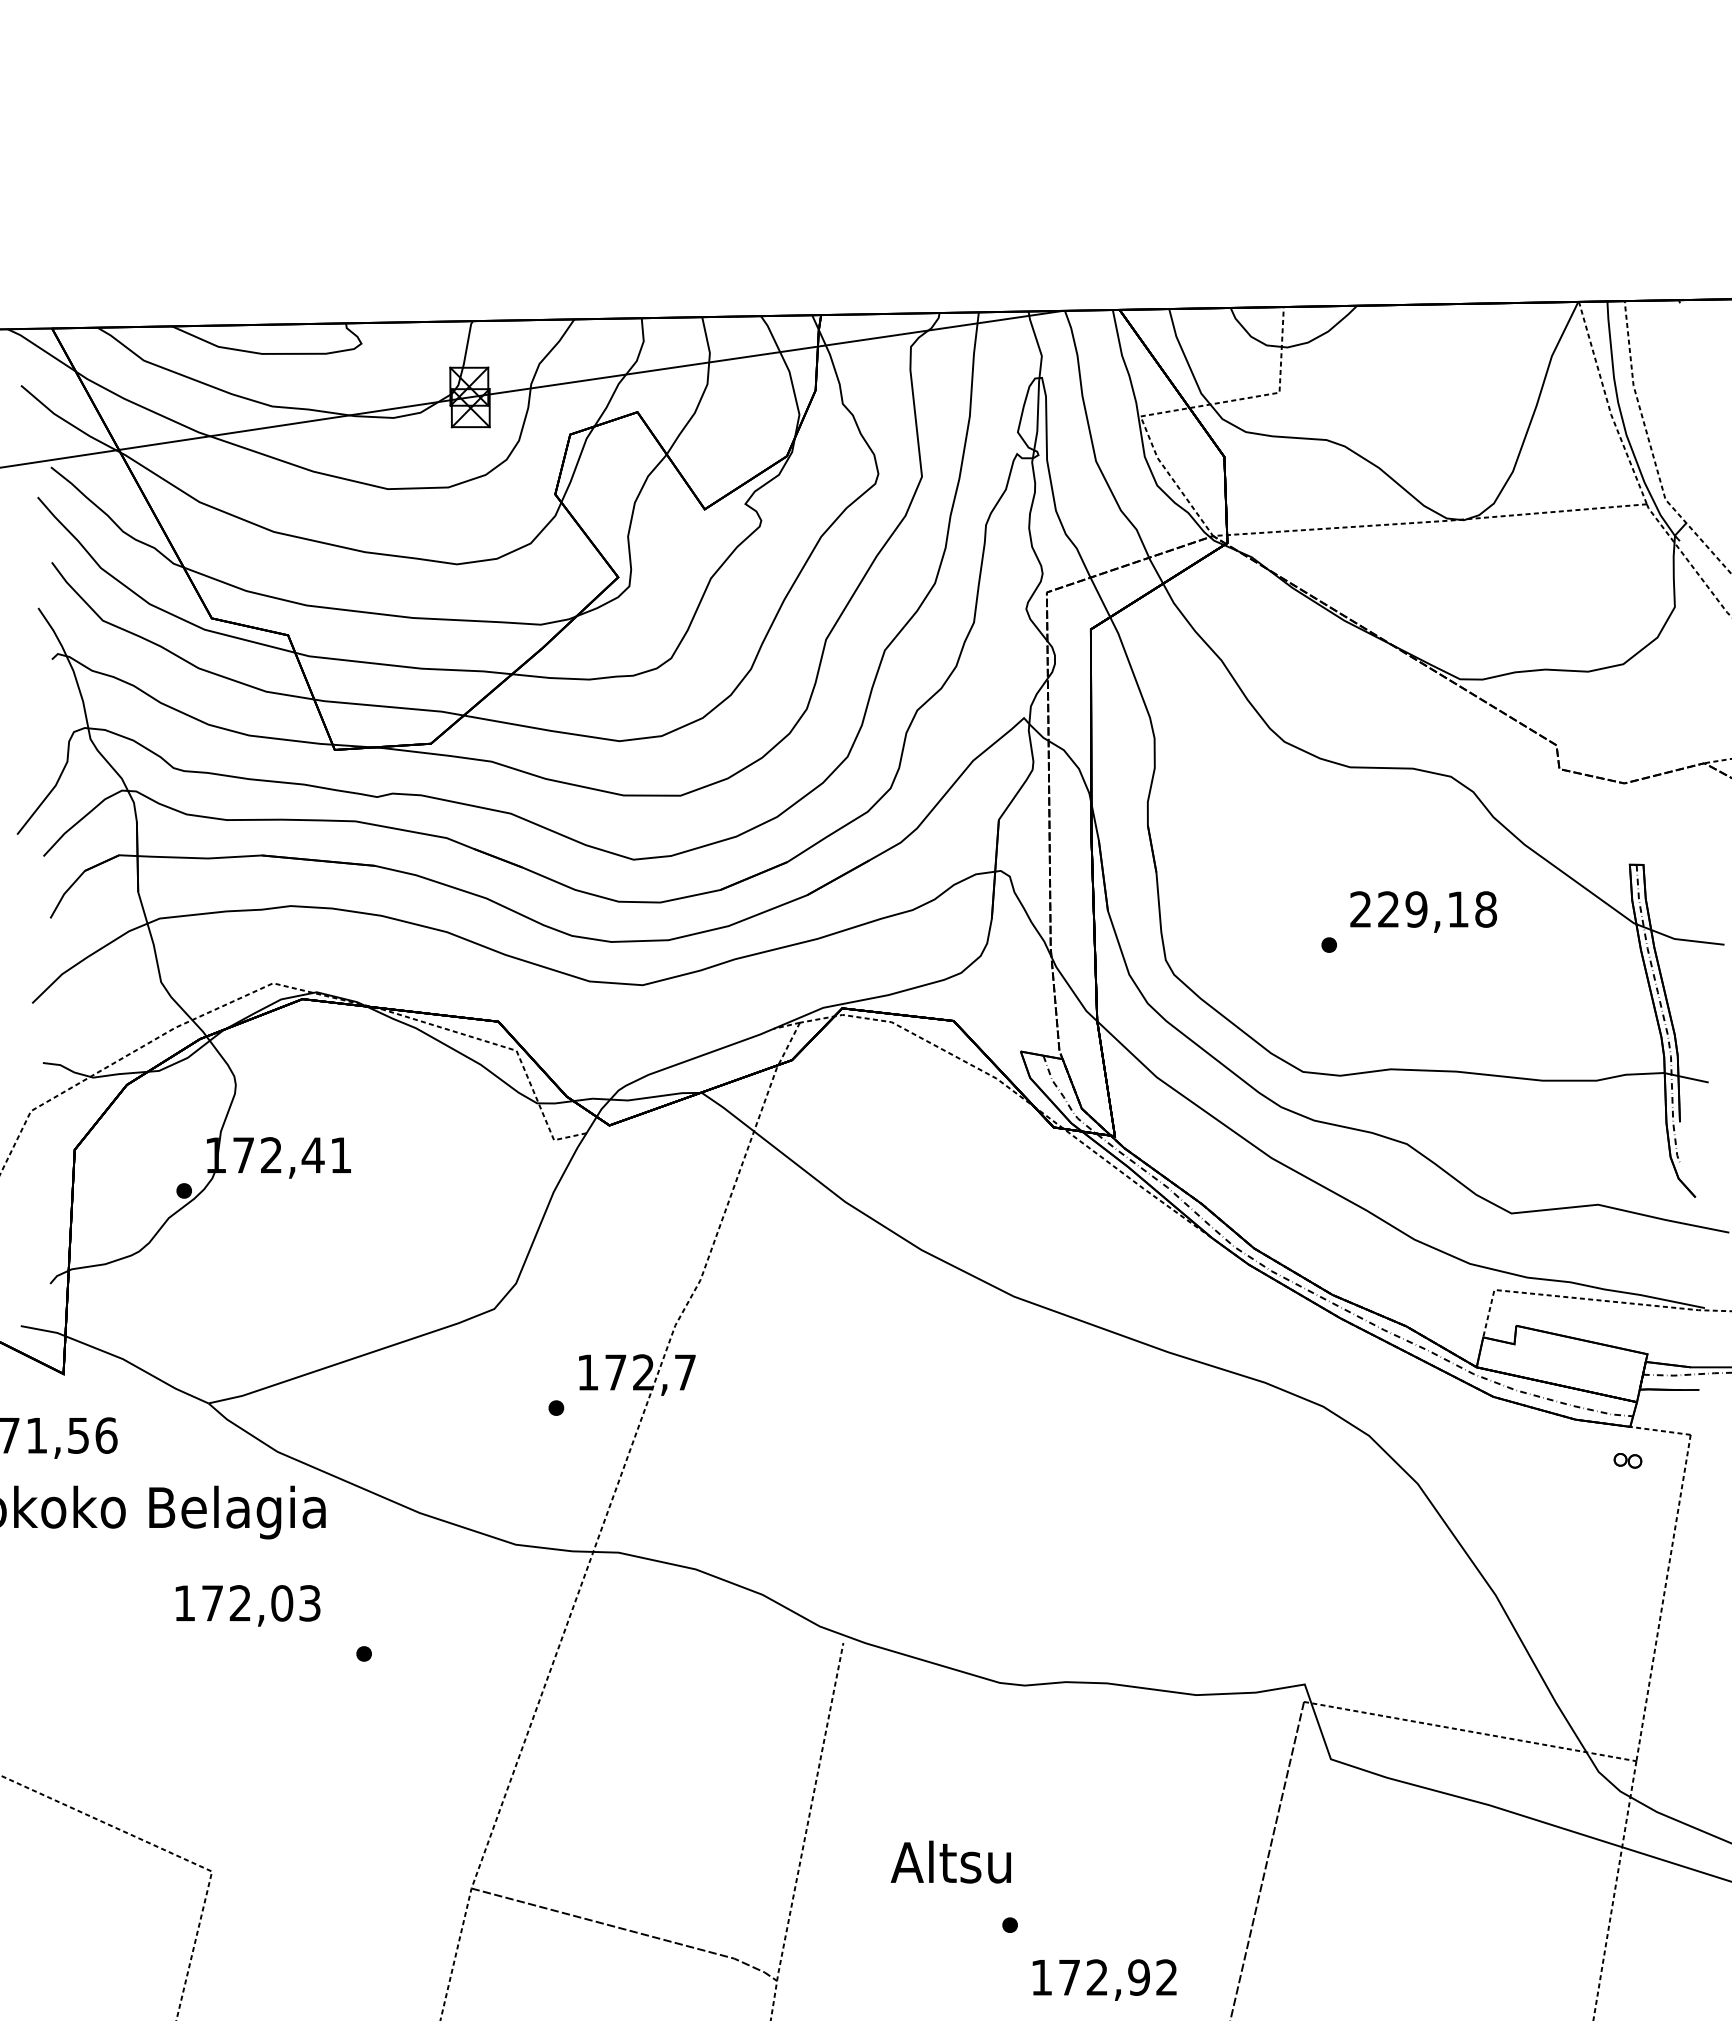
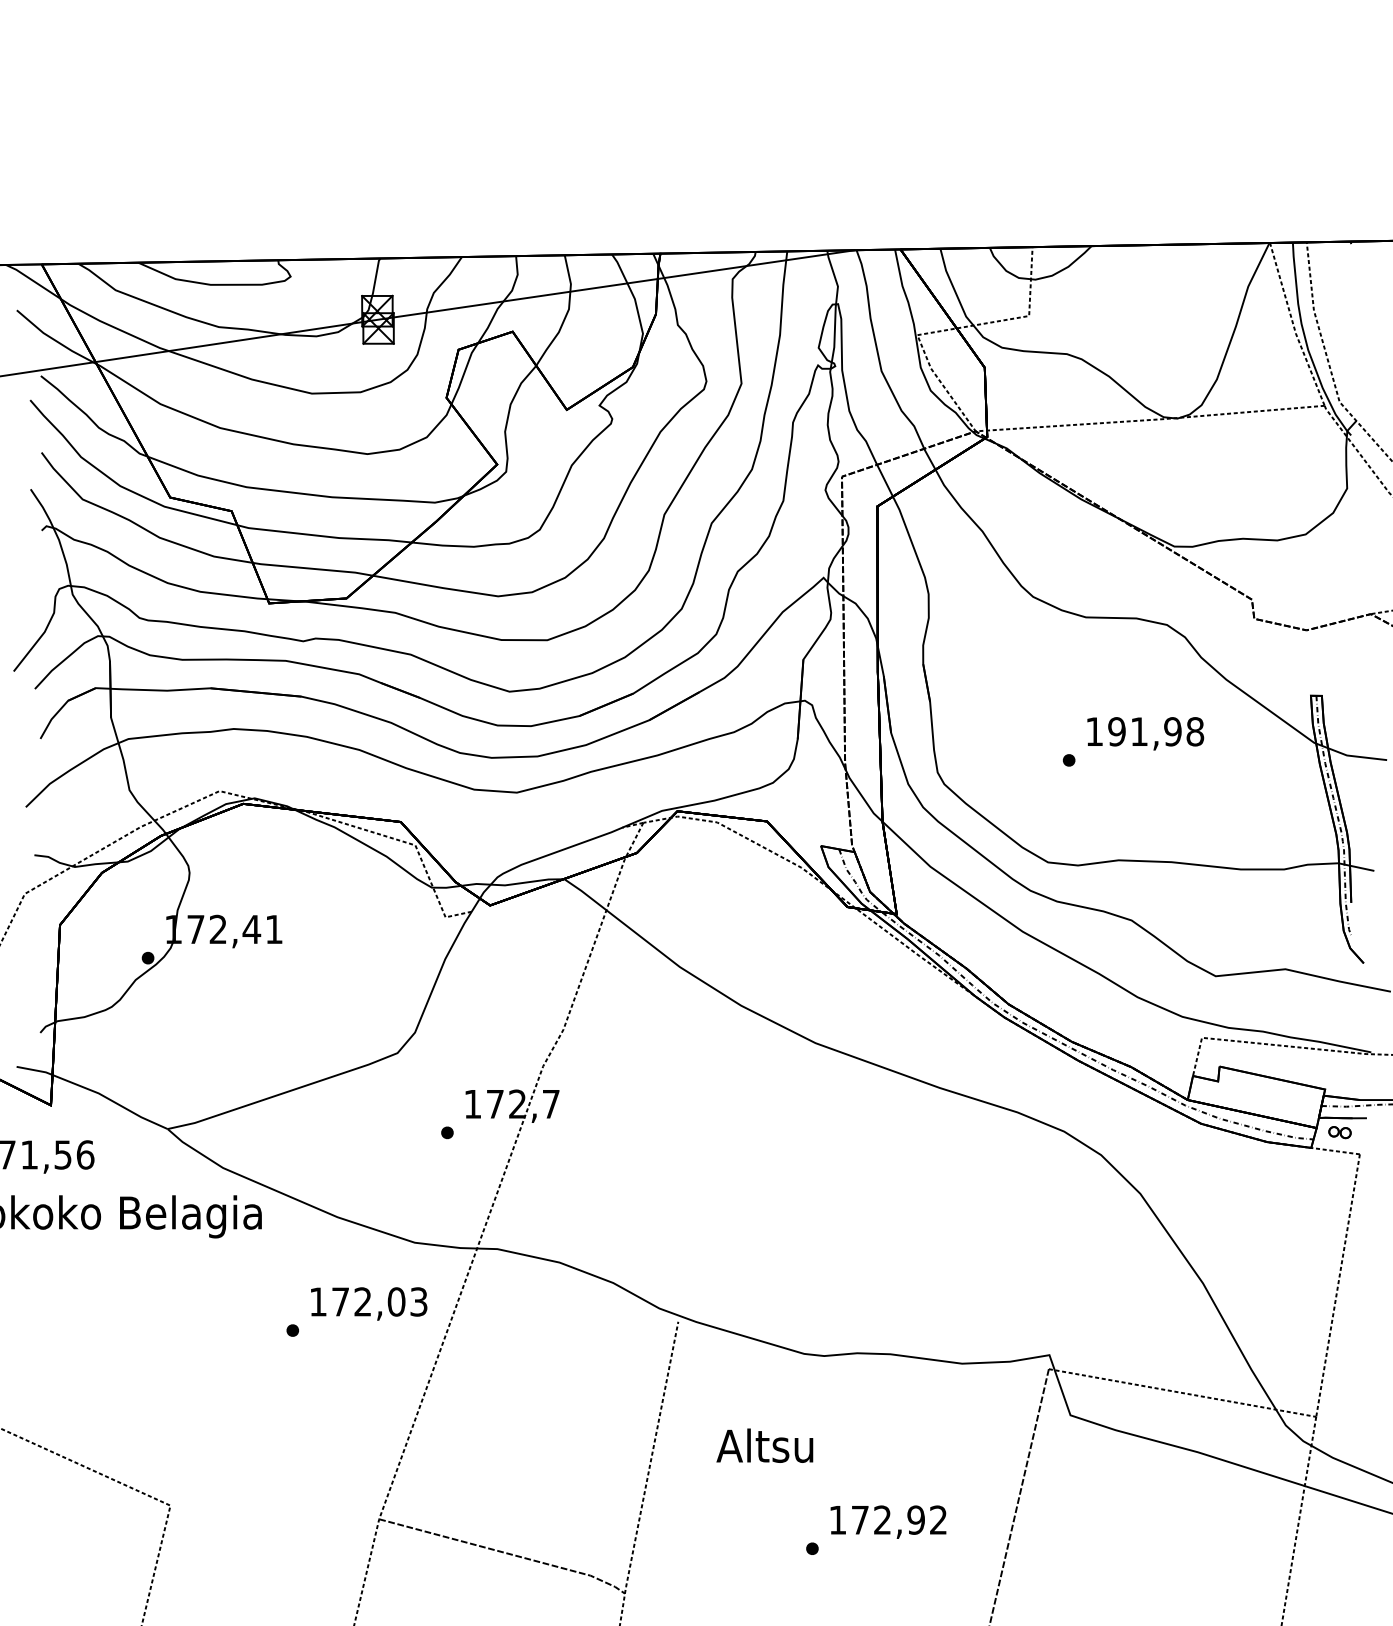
text: (1409, 909) -> (1133, 731), 229,18 -> 191,98
part: (1627, 1460) -> (1339, 1132), moved
text: (247, 1605) -> (368, 1303), moved
text: (950, 1861) -> (764, 1445), moved
text: (1104, 1979) -> (888, 1521), moved

